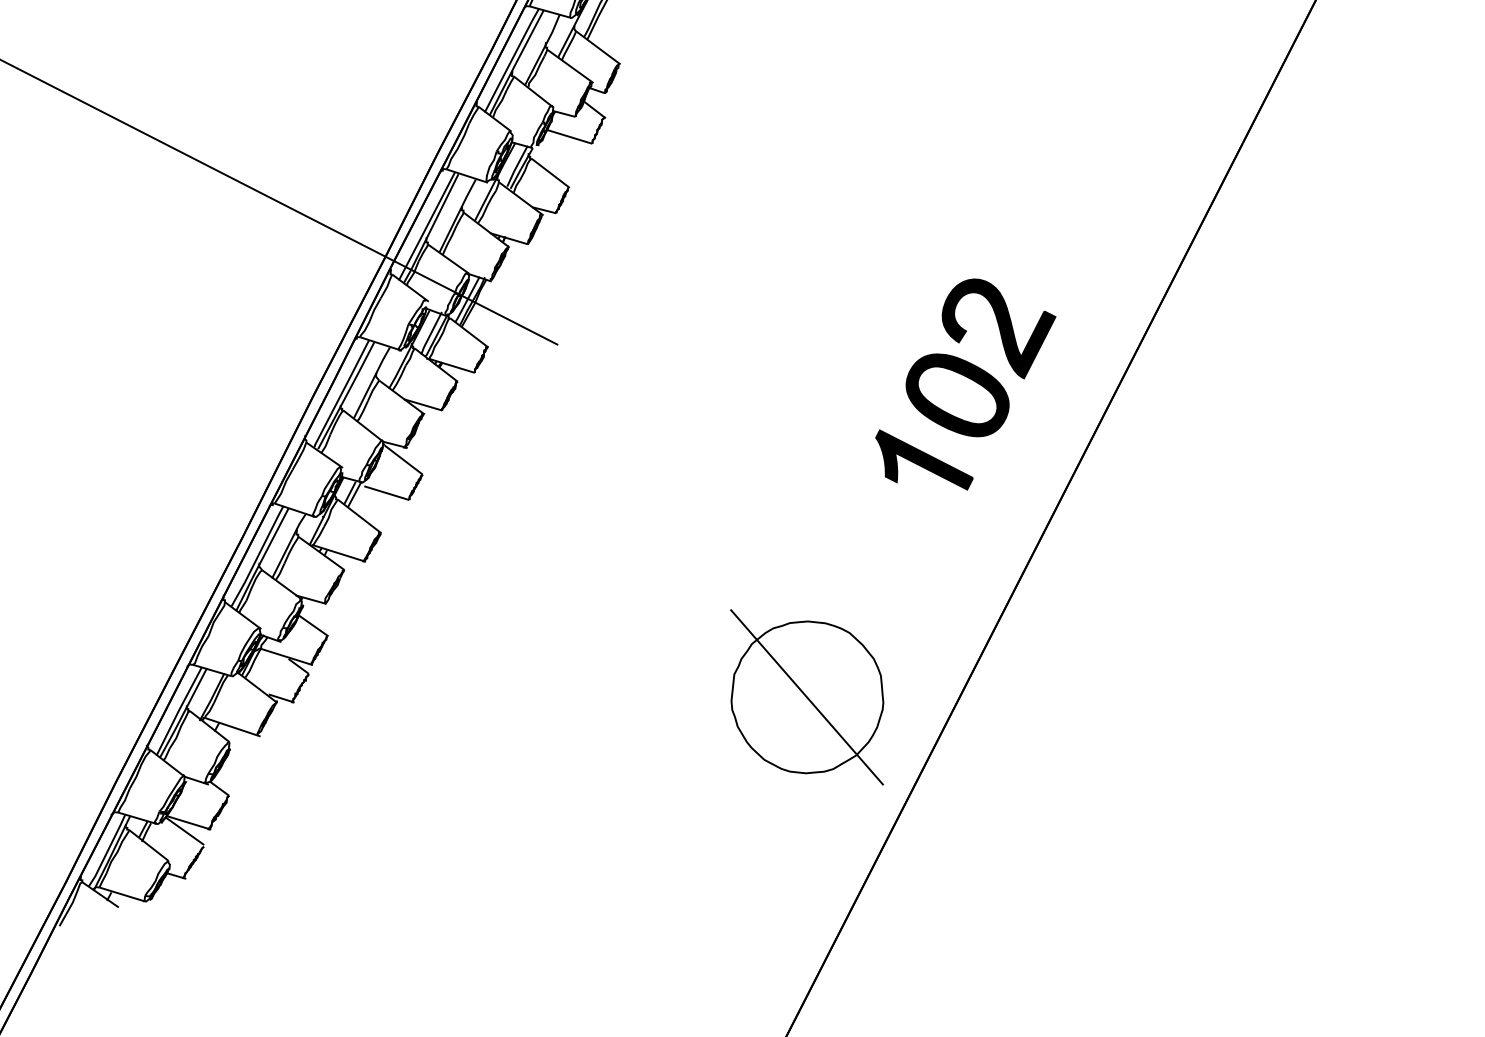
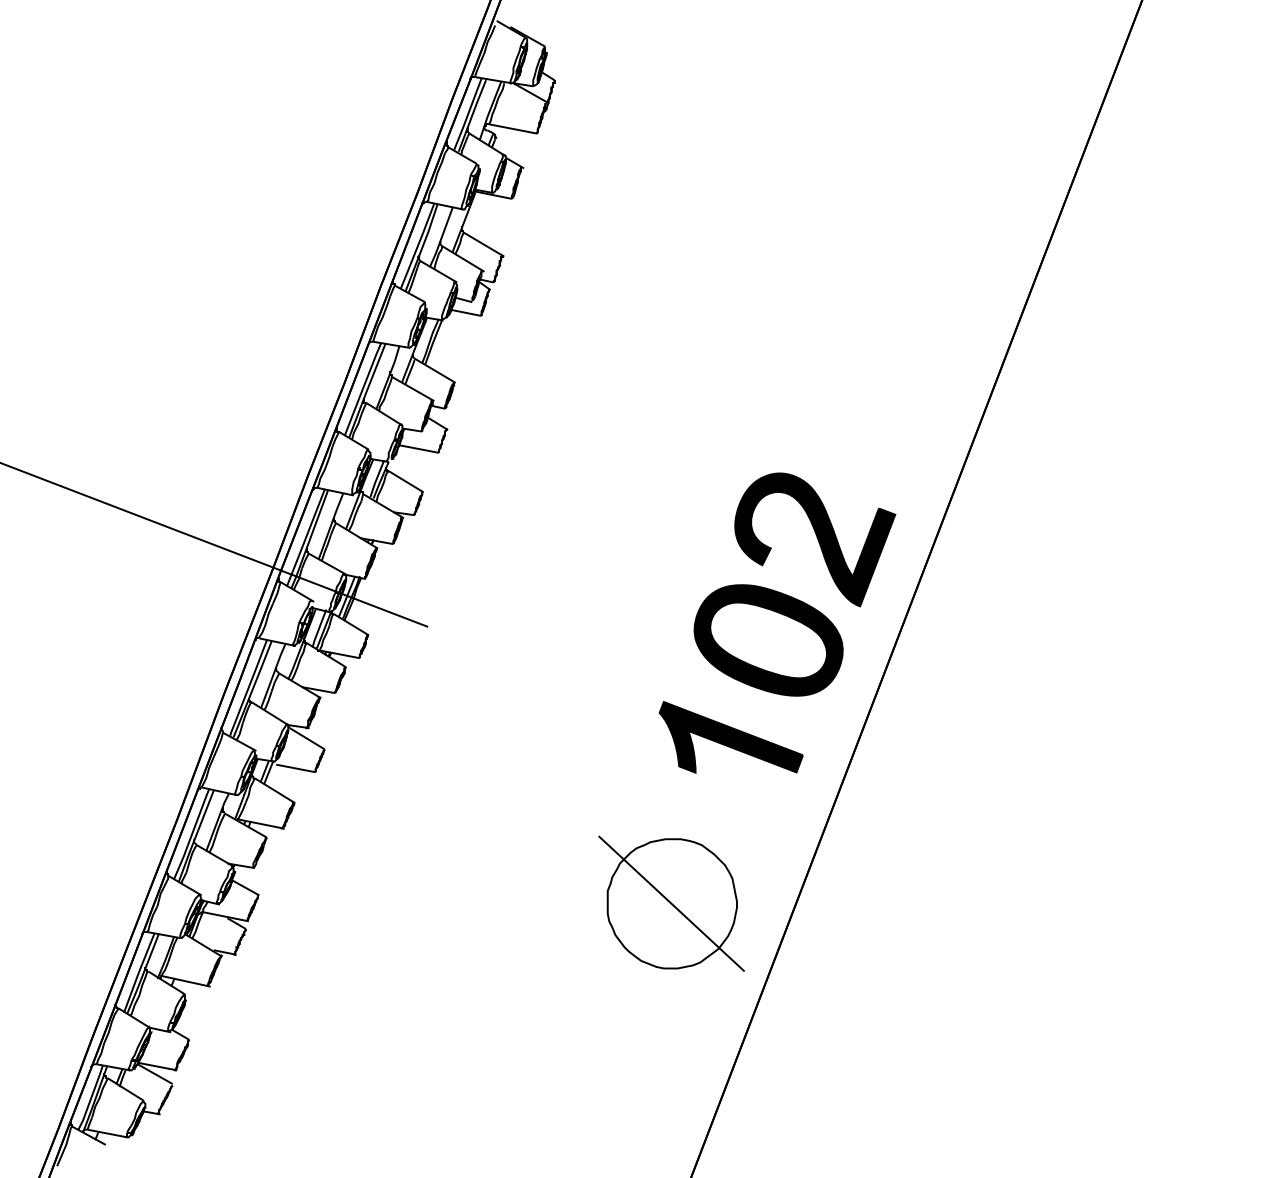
part: (965, 383) -> (777, 622), size x1.67

